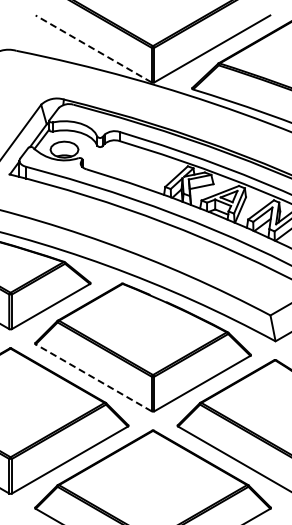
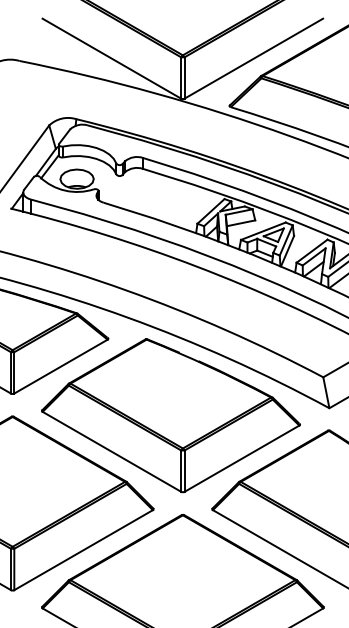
line: (93, 48) -> (111, 58), dashed -> solid
line: (93, 377) -> (111, 451), dashed -> solid

